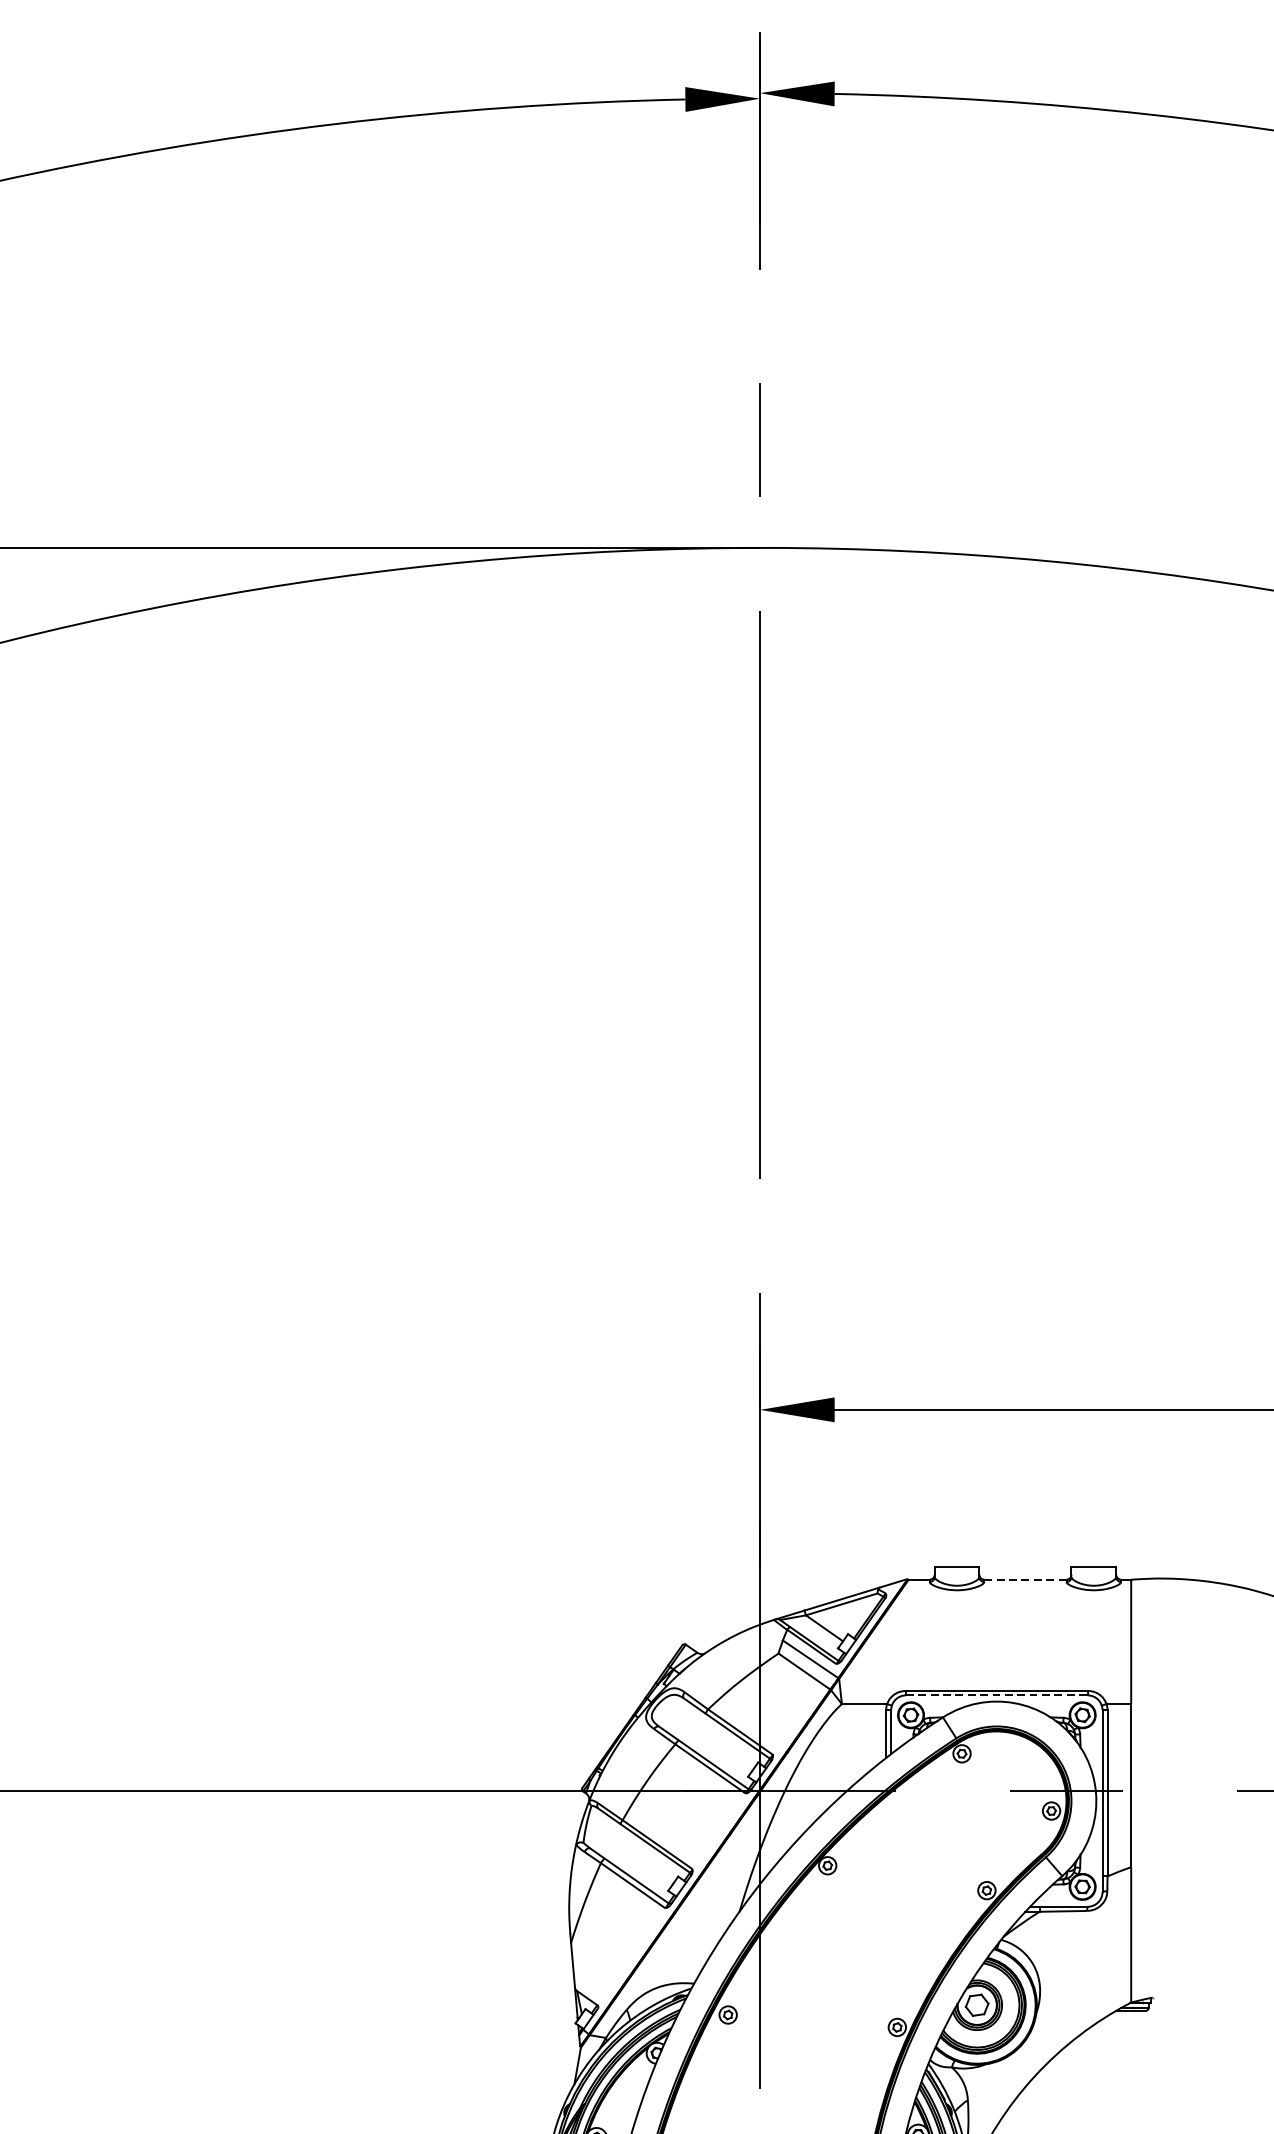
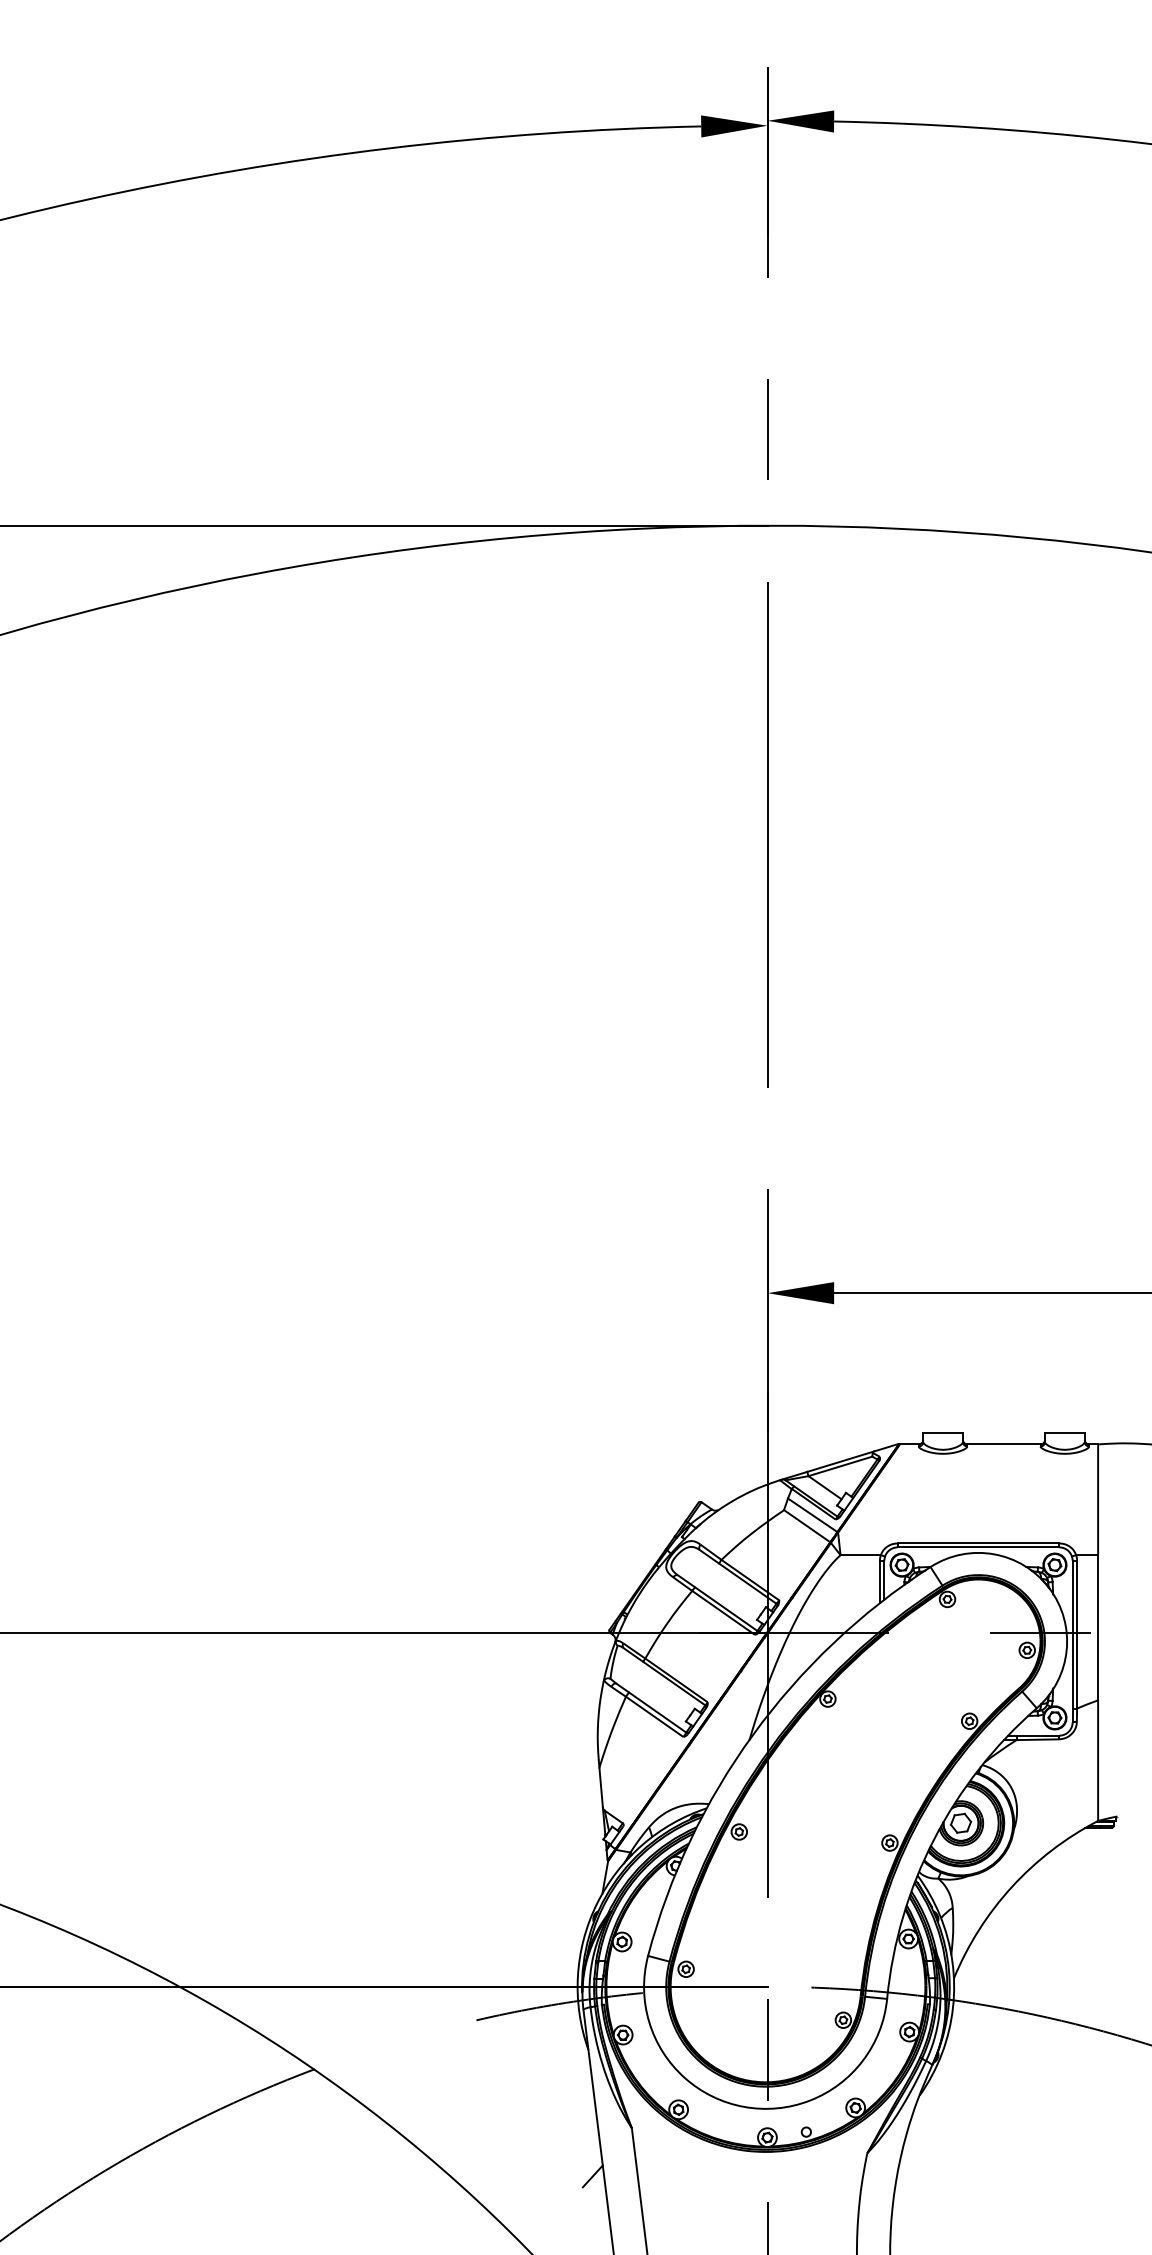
line: (1024, 1579) -> (1003, 1444), dashed -> solid
line: (996, 1695) -> (978, 1547), dashed -> solid

